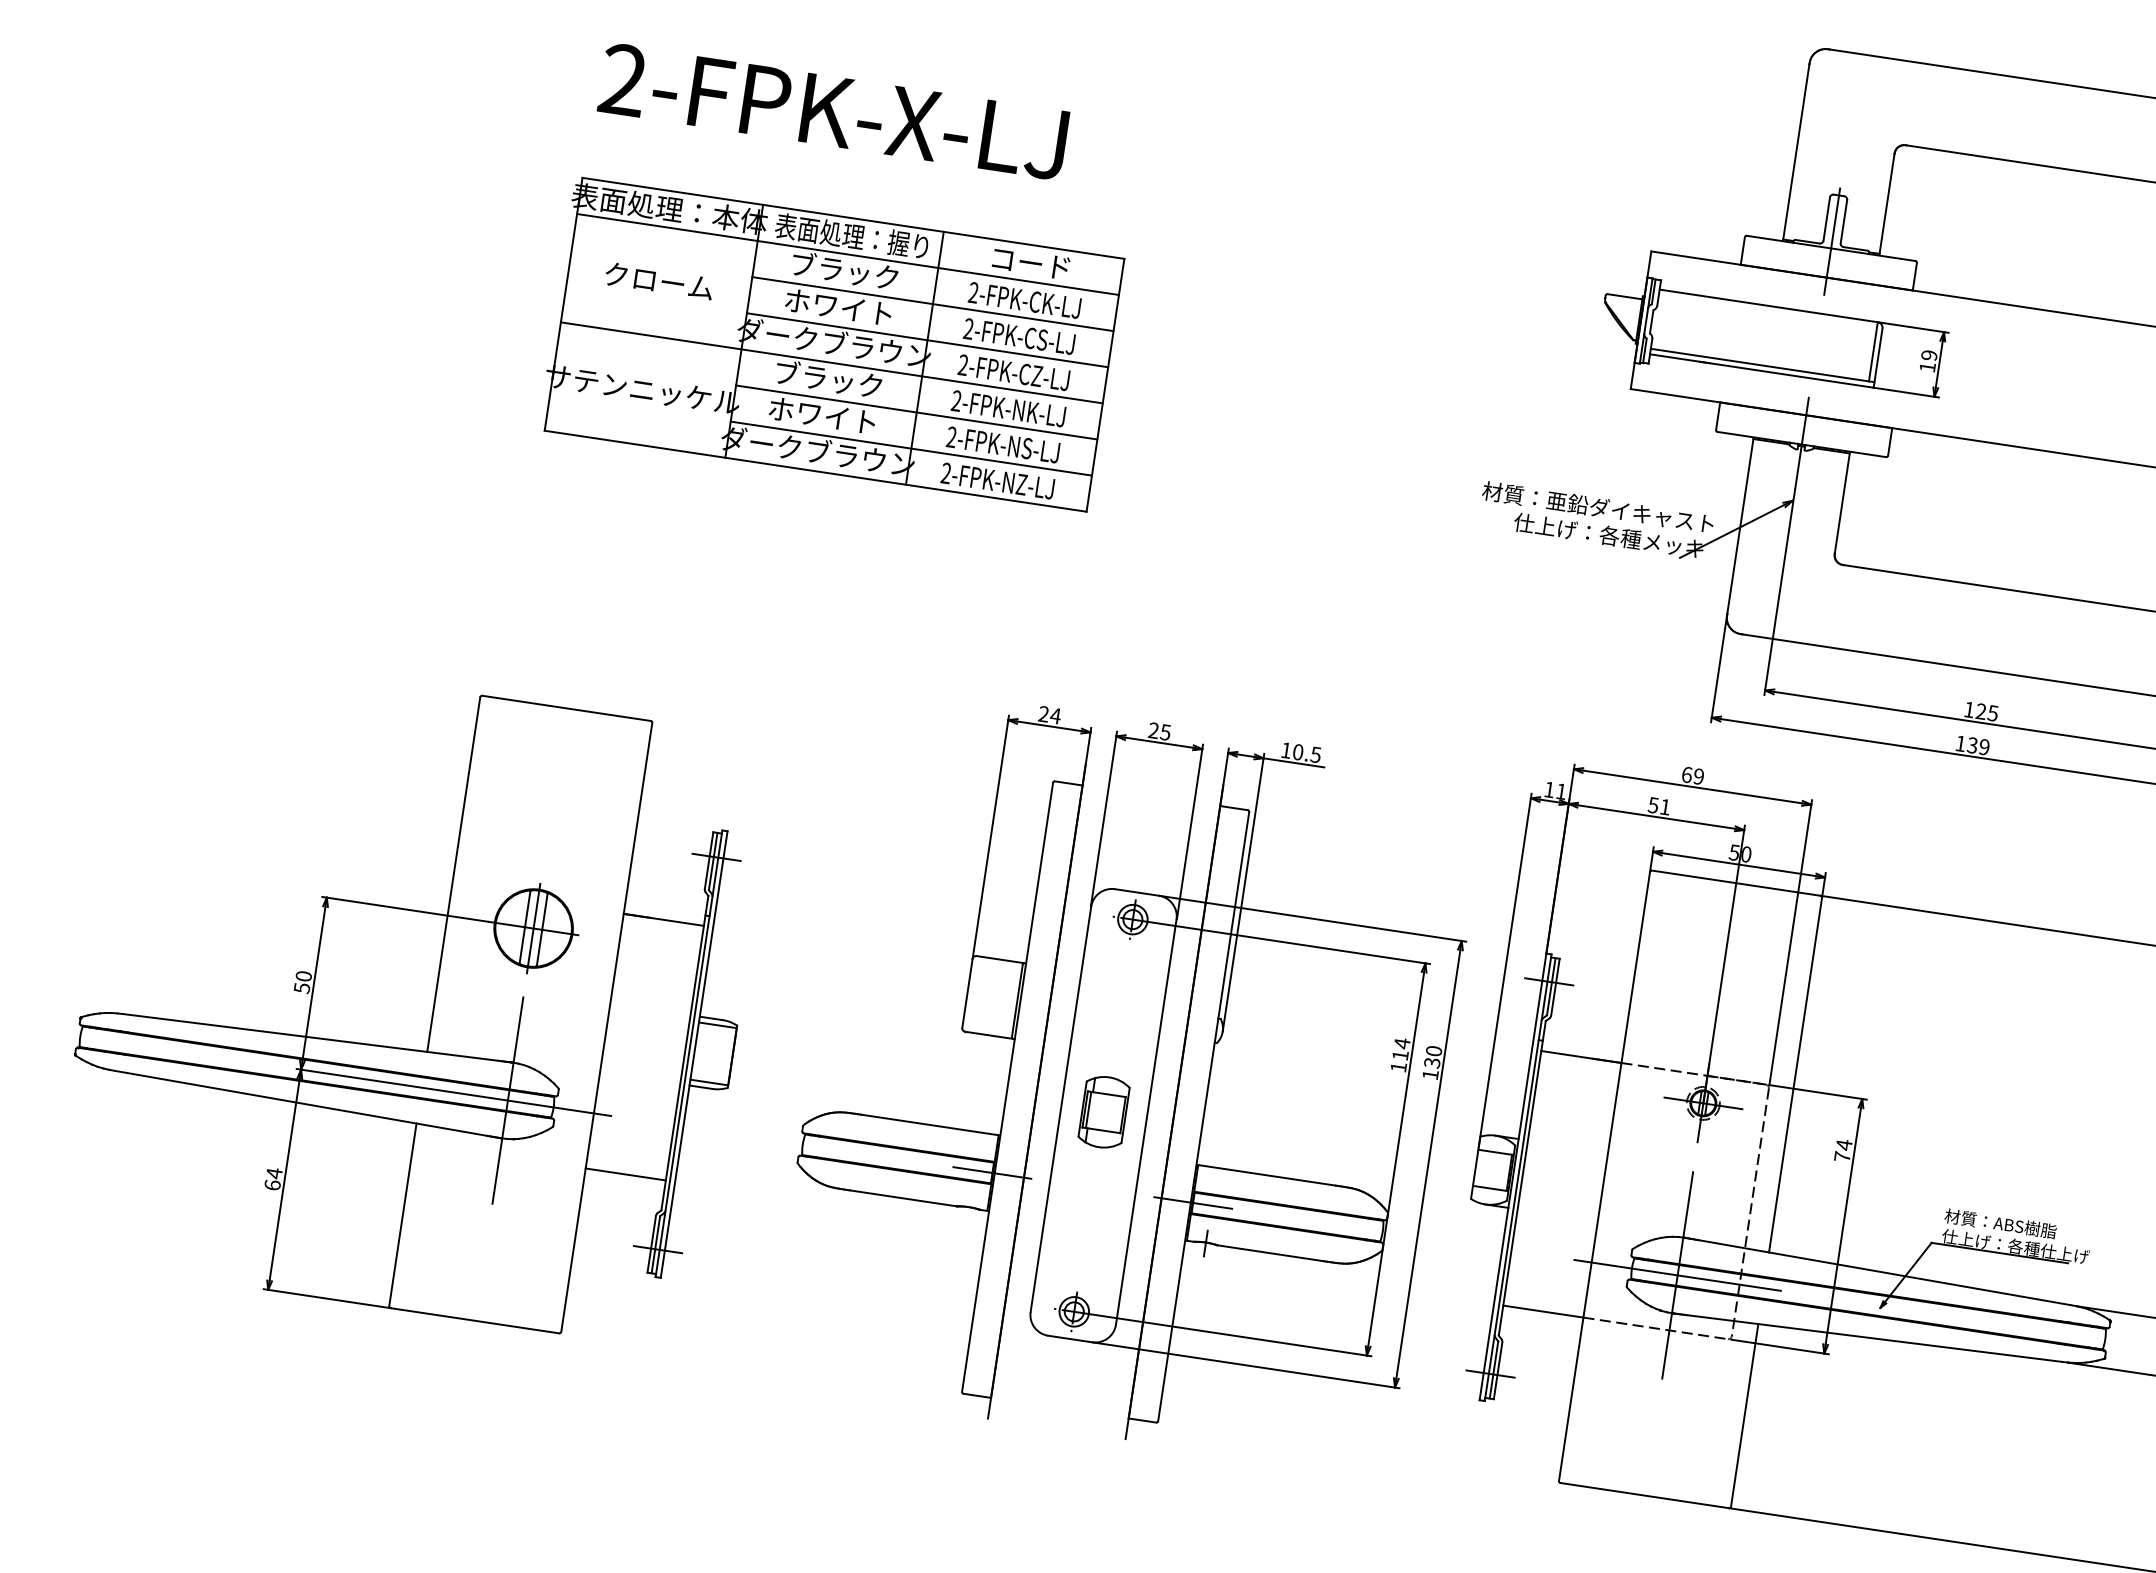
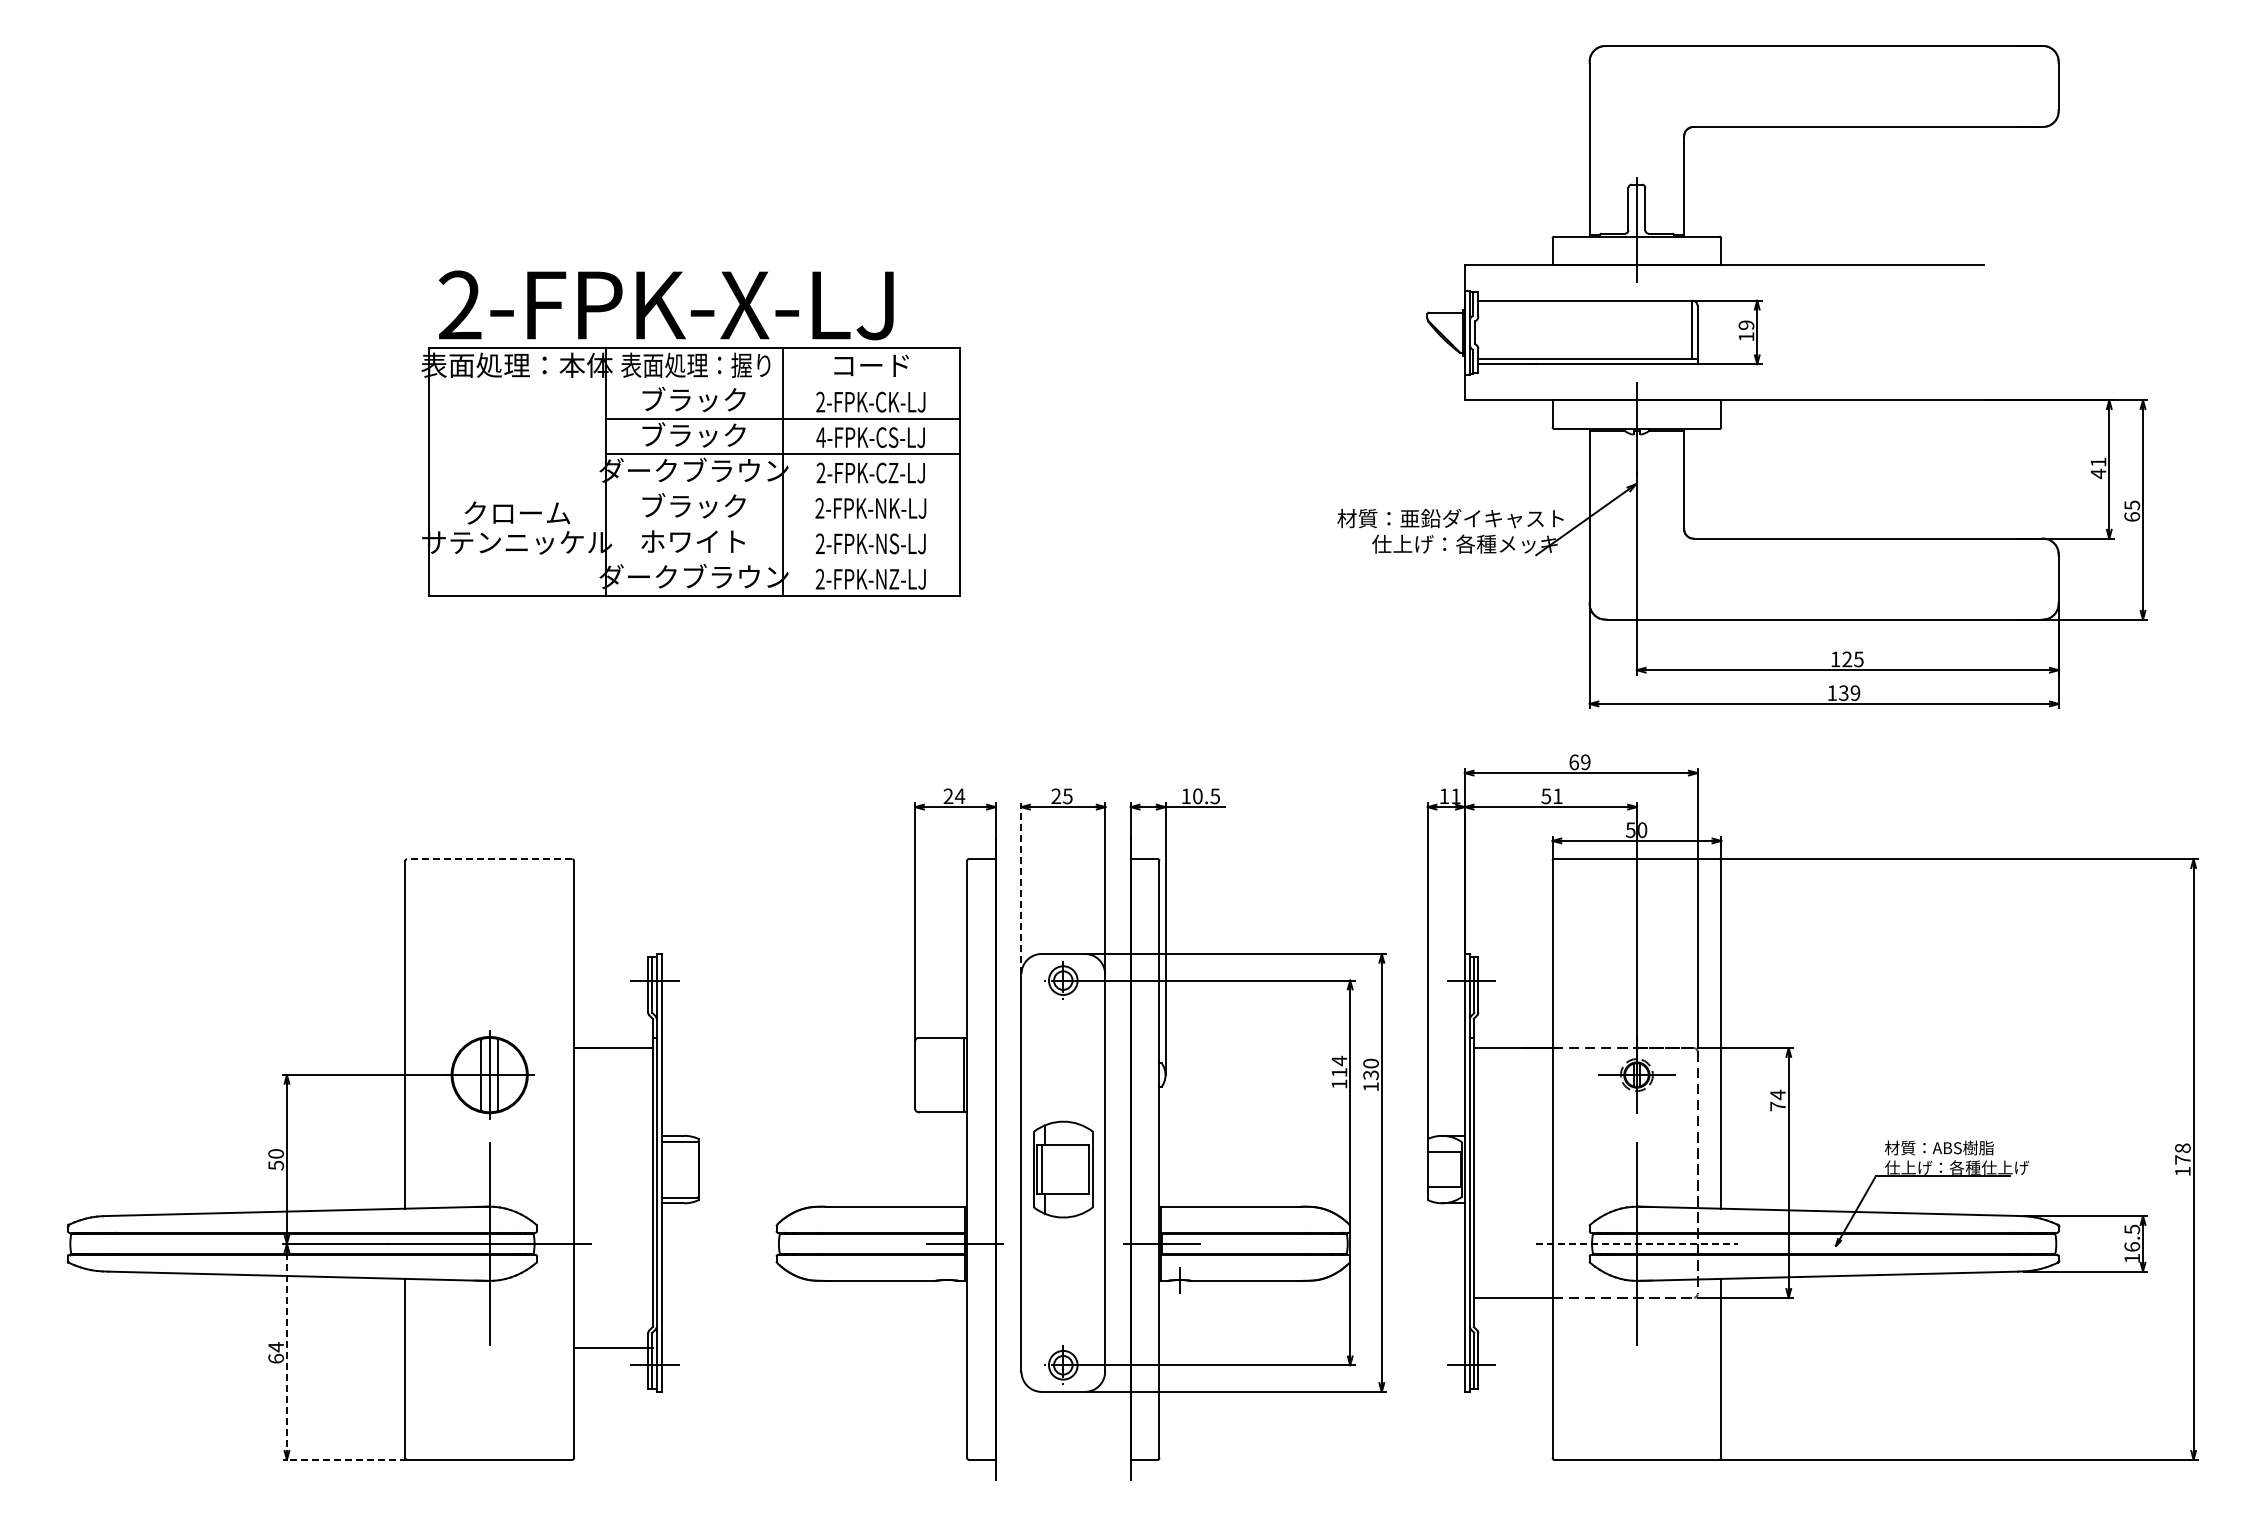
text: (833, 111) -> (666, 305), moved
line: (847, 254) -> (694, 383), removed
text: (659, 280) -> (517, 512), moved
text: (839, 306) -> (693, 434), ホワイト -> ブラック
text: (968, 328) -> (820, 437), 2-FPK-CS-LJ -> 4-FPK-CS-LJ
line: (831, 362) -> (694, 489), removed
line: (916, 412) -> (783, 525), removed
line: (911, 448) -> (783, 560), removed
line: (566, 708) -> (489, 859), solid -> dashed
line: (1104, 819) -> (1021, 888), solid -> dashed
part: (1103, 1112) -> (1062, 1169), size x1.4
line: (625, 1174) -> (613, 1347), moved
line: (284, 1180) -> (286, 1352), solid -> dashed
line: (1678, 1275) -> (1637, 1243), solid -> dashed
line: (326, 1298) -> (344, 1459), solid -> dashed

